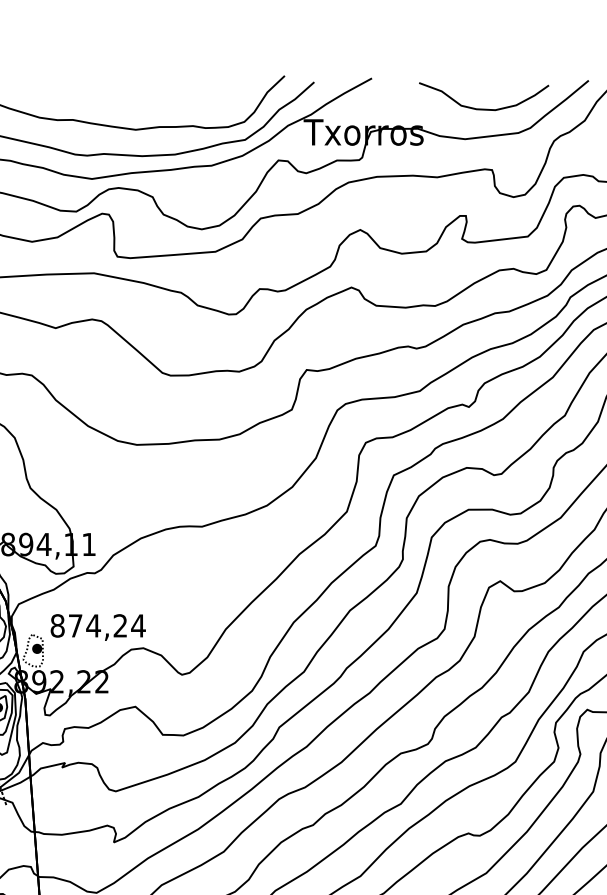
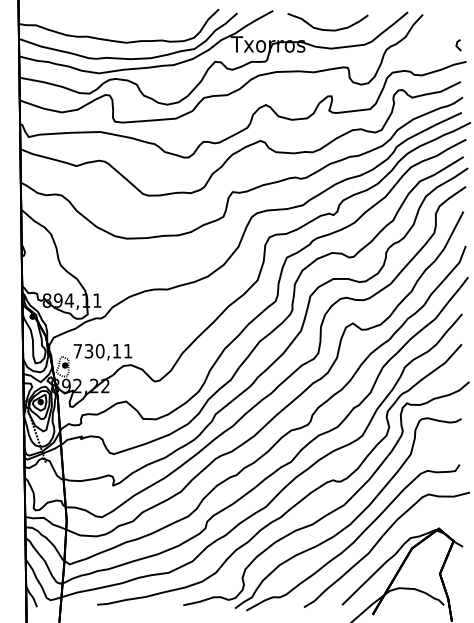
curve: (483, 108) -> (327, 29), moved
text: (97, 624) -> (102, 350), 874,24 -> 730,11

